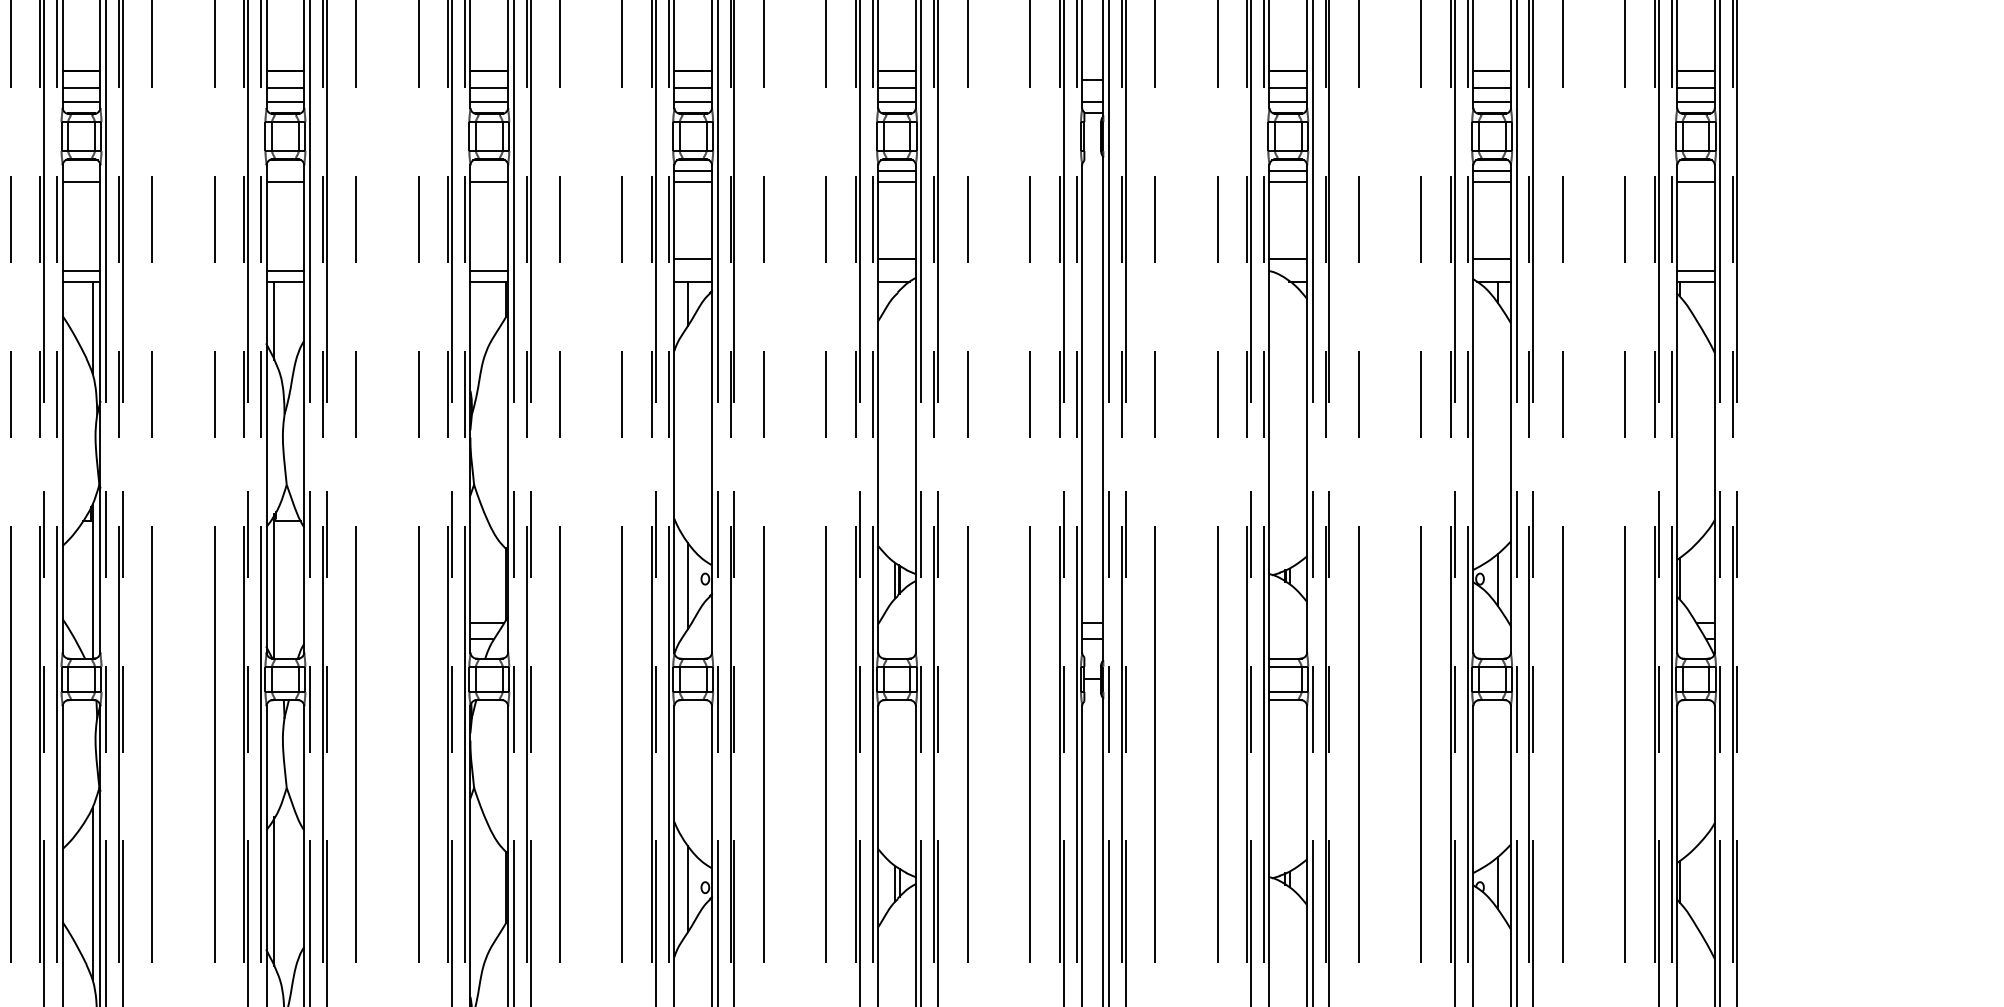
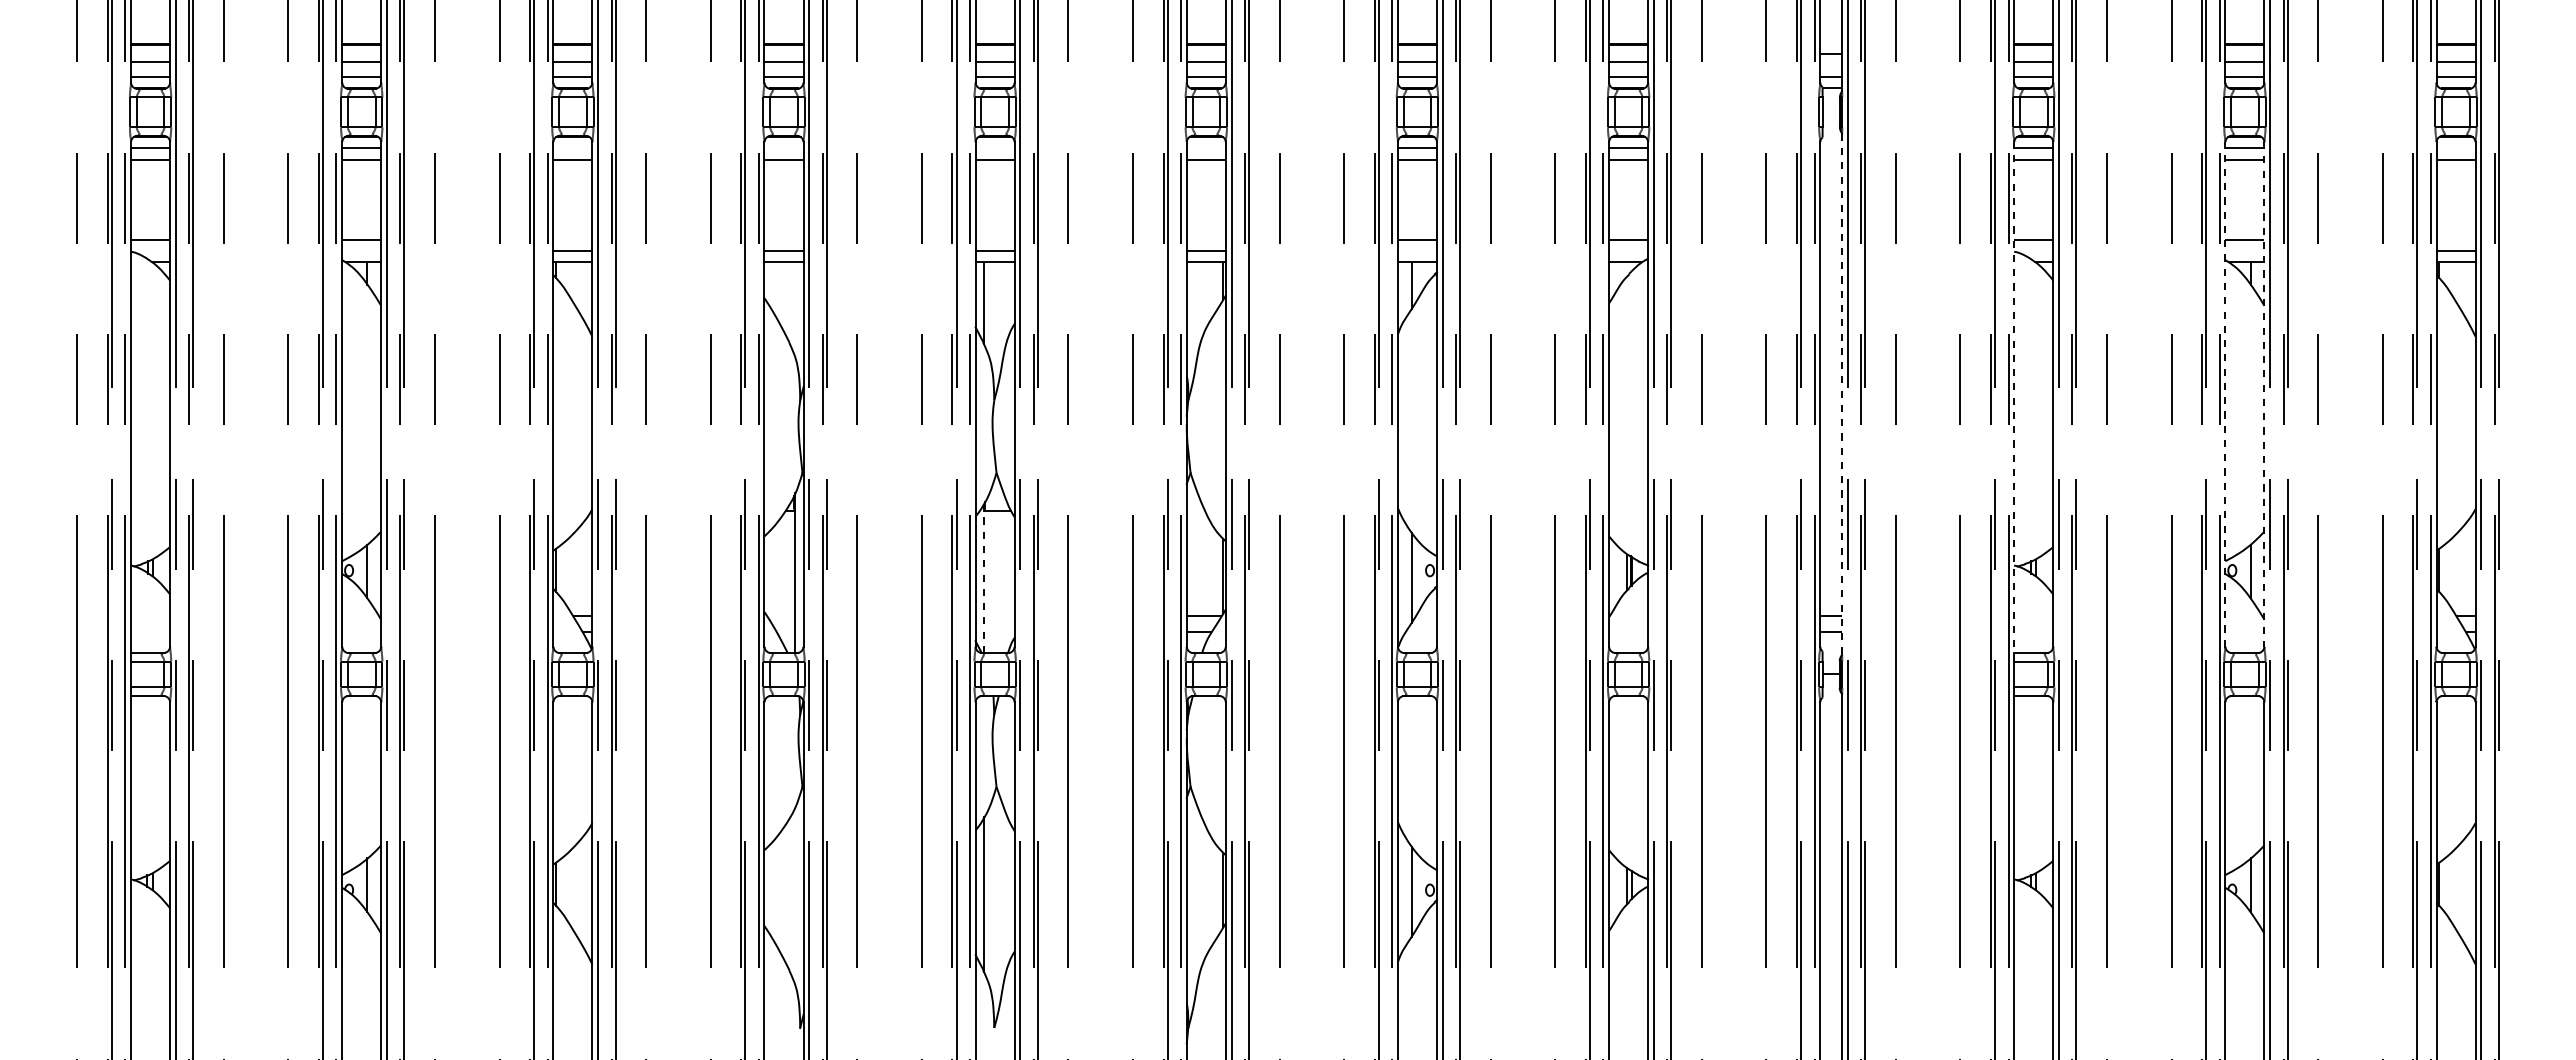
line: (92, 326) -> (795, 309), removed
line: (1473, 408) -> (2225, 393), solid -> dashed
line: (1103, 409) -> (1842, 394), solid -> dashed
line: (1511, 409) -> (2264, 394), solid -> dashed
line: (1269, 415) -> (2014, 401), solid -> dashed
line: (274, 586) -> (983, 578), solid -> dashed
line: (92, 893) -> (795, 896), removed

